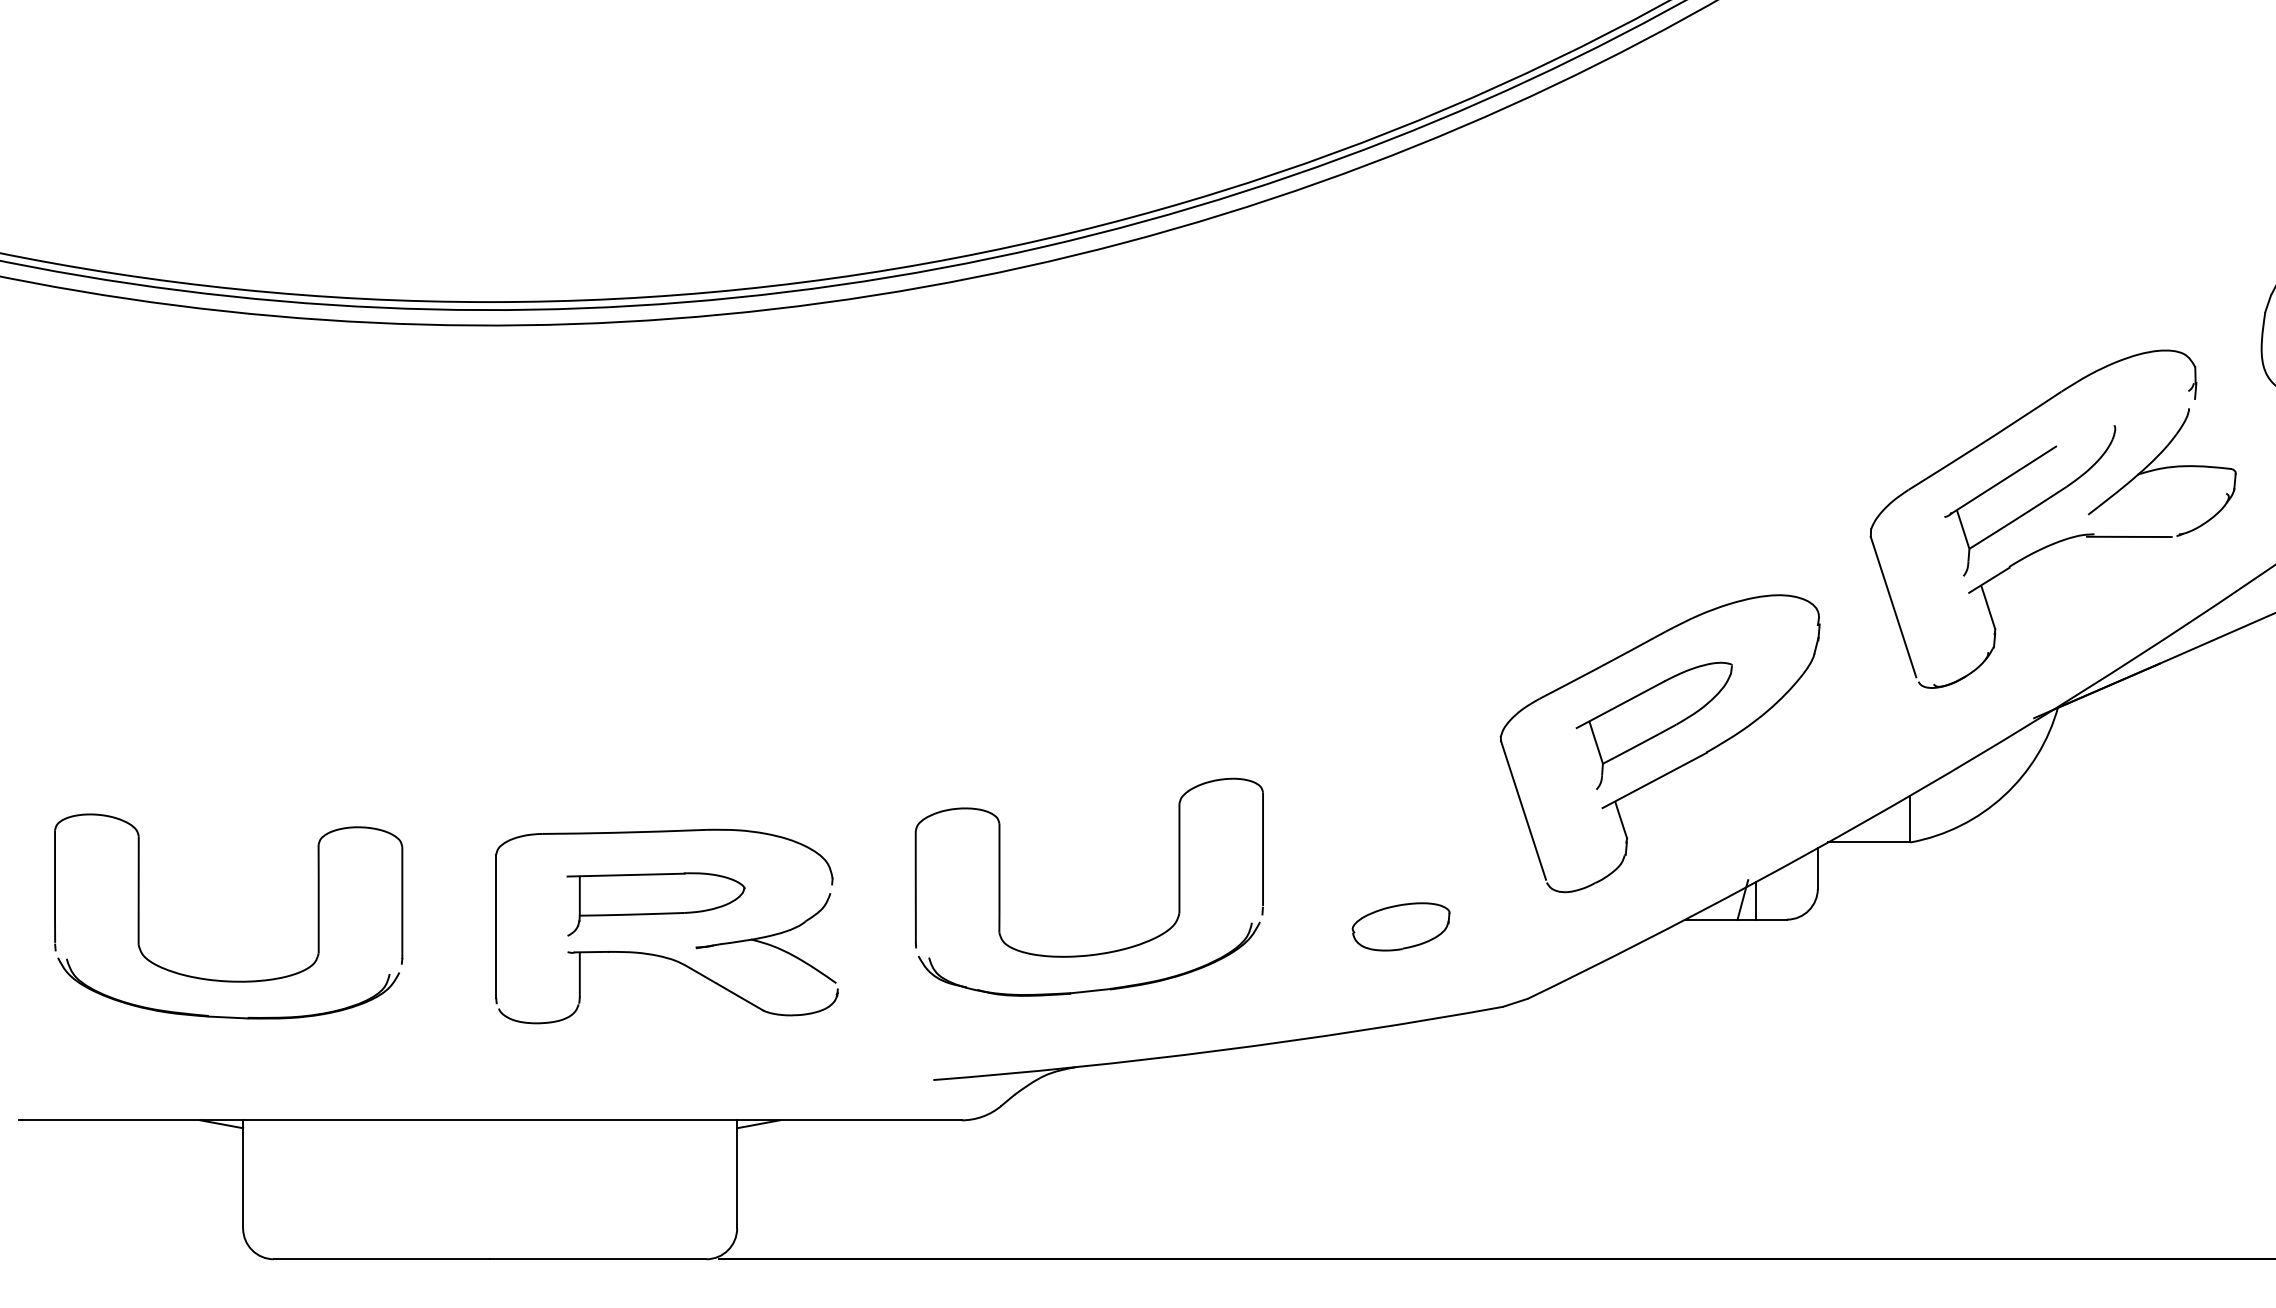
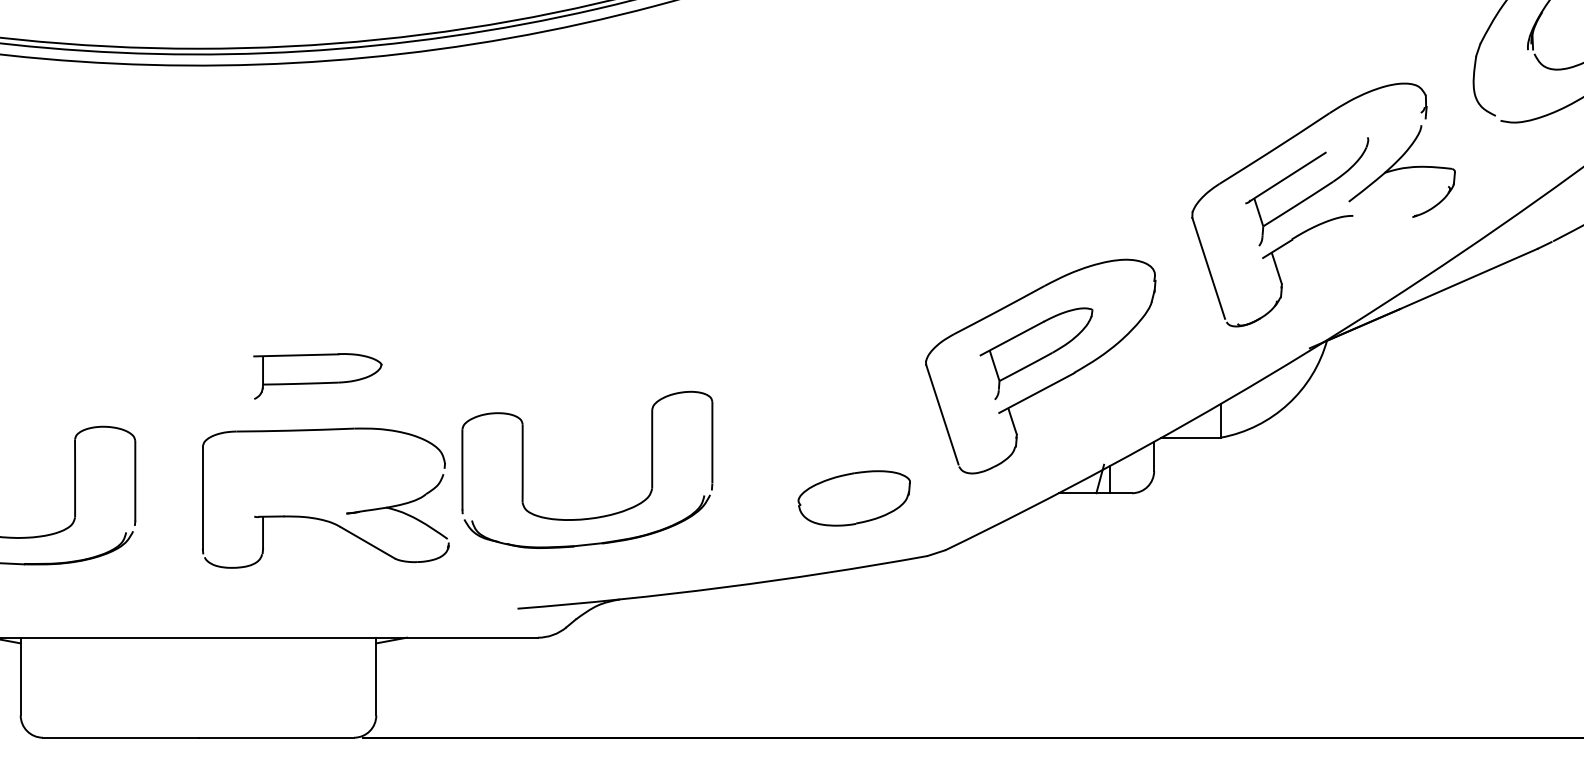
line: (2128, 536) -> (1377, 217), removed
part: (655, 904) -> (317, 376), moved
part: (1400, 926) -> (853, 498), size x1.6
part: (1101, 952) -> (596, 516), moved

